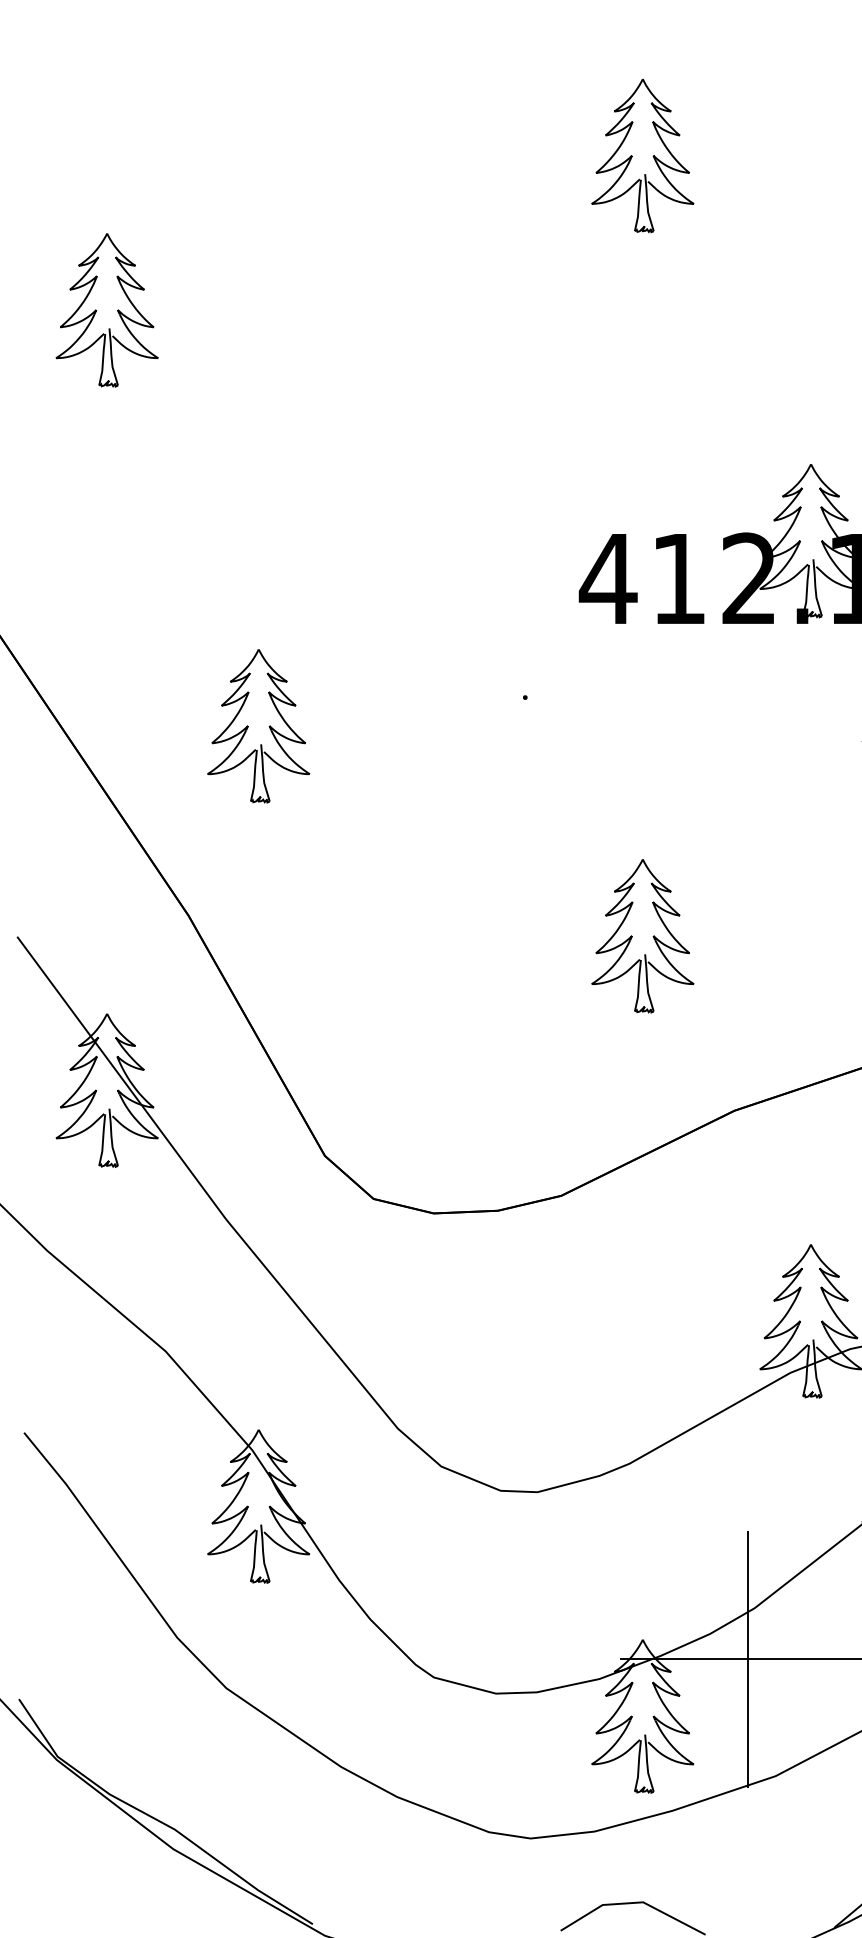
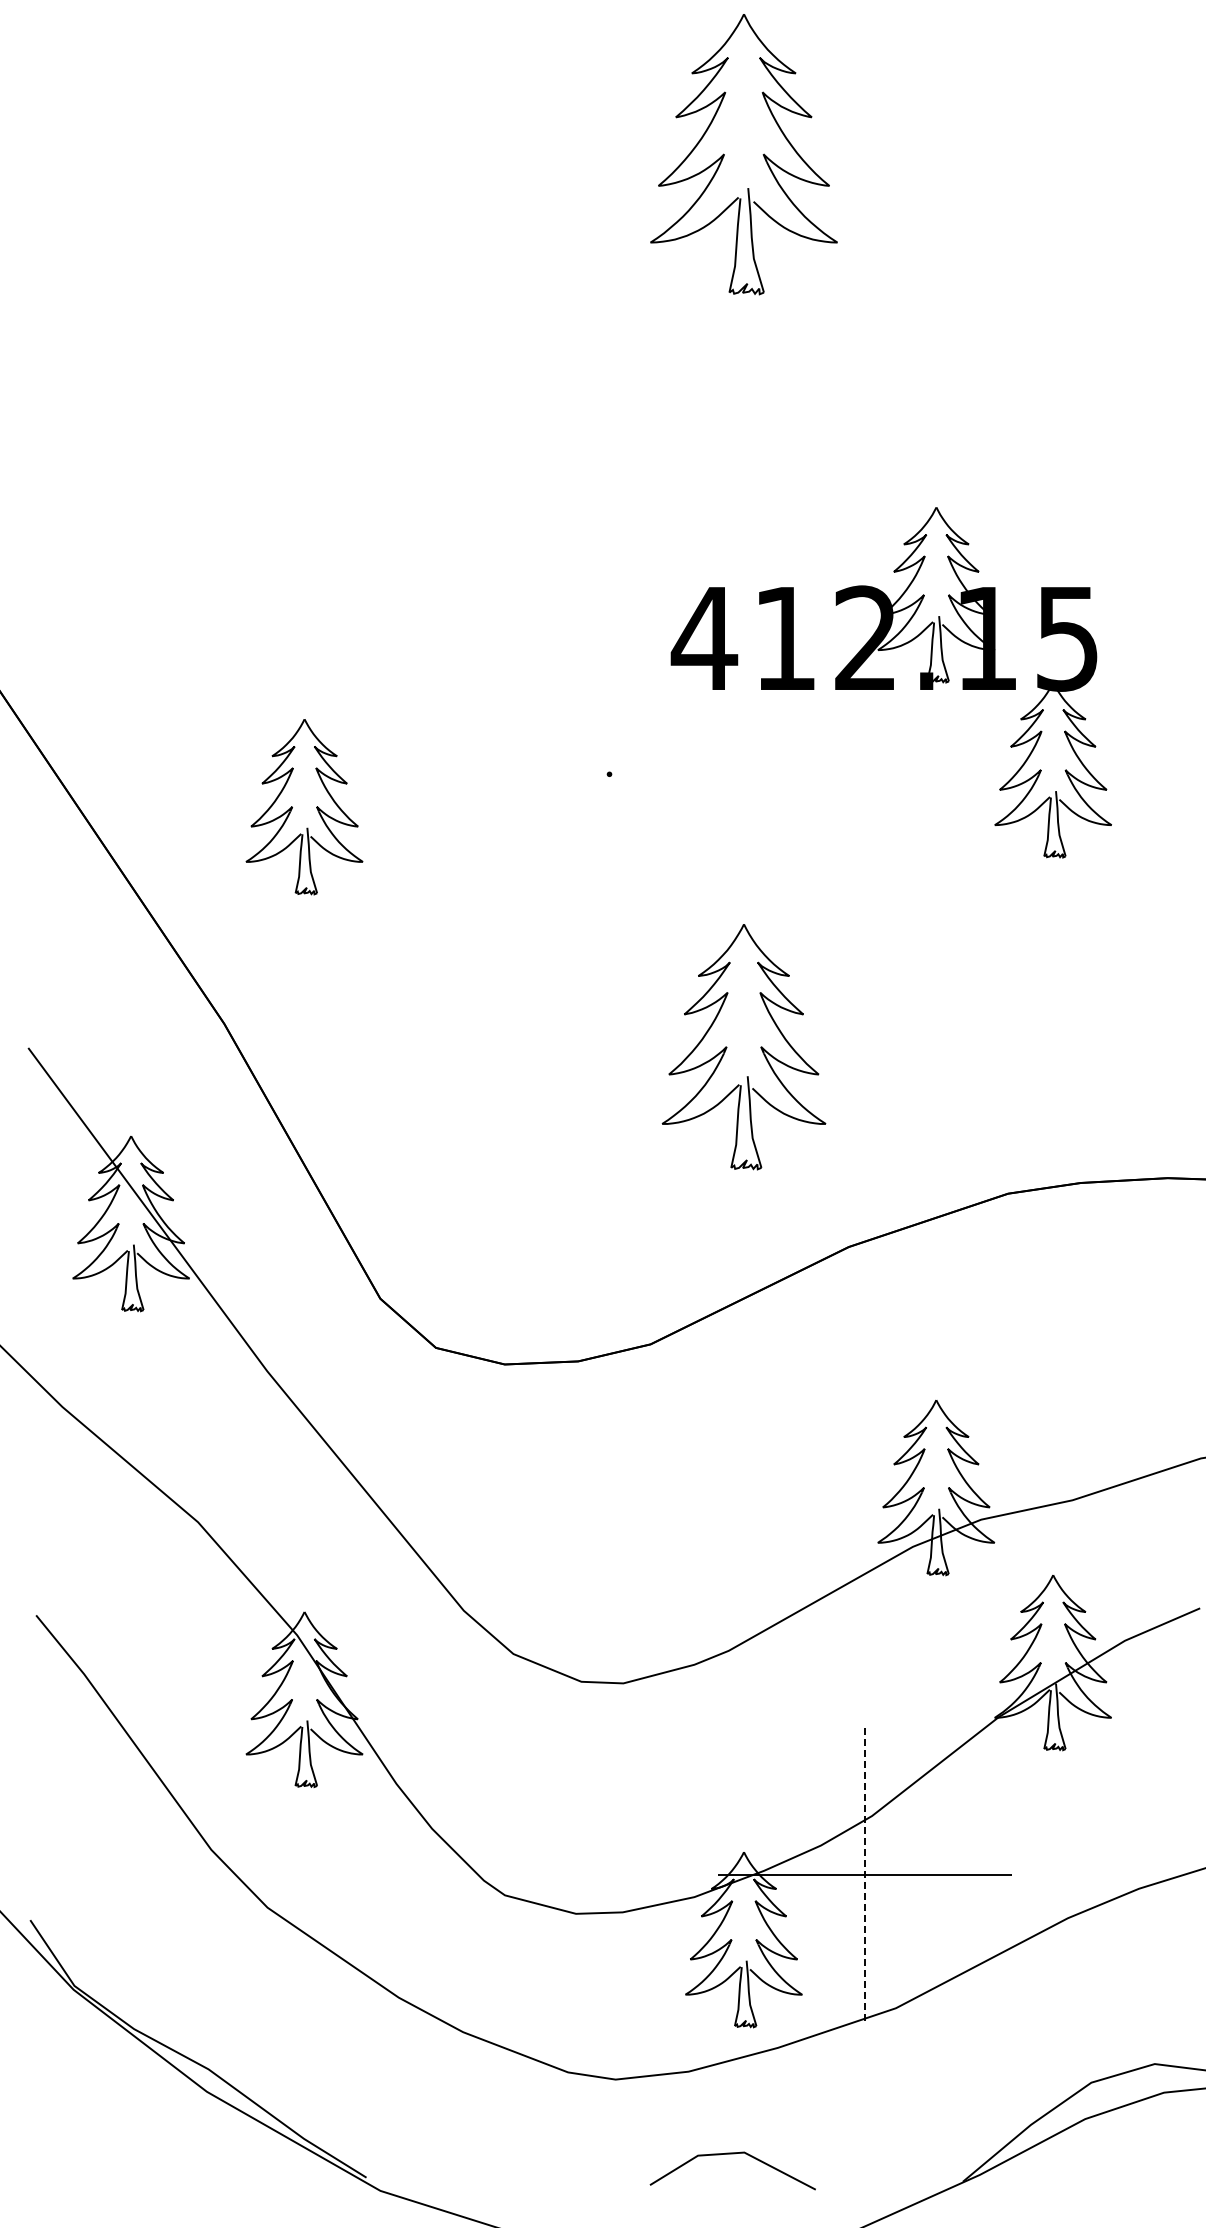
part: (642, 155) -> (743, 154), size x1.6
part: (96, 310) -> (119, 331), removed
part: (642, 936) -> (743, 1047), size x1.4
line: (748, 1659) -> (864, 1874), solid -> dashed

